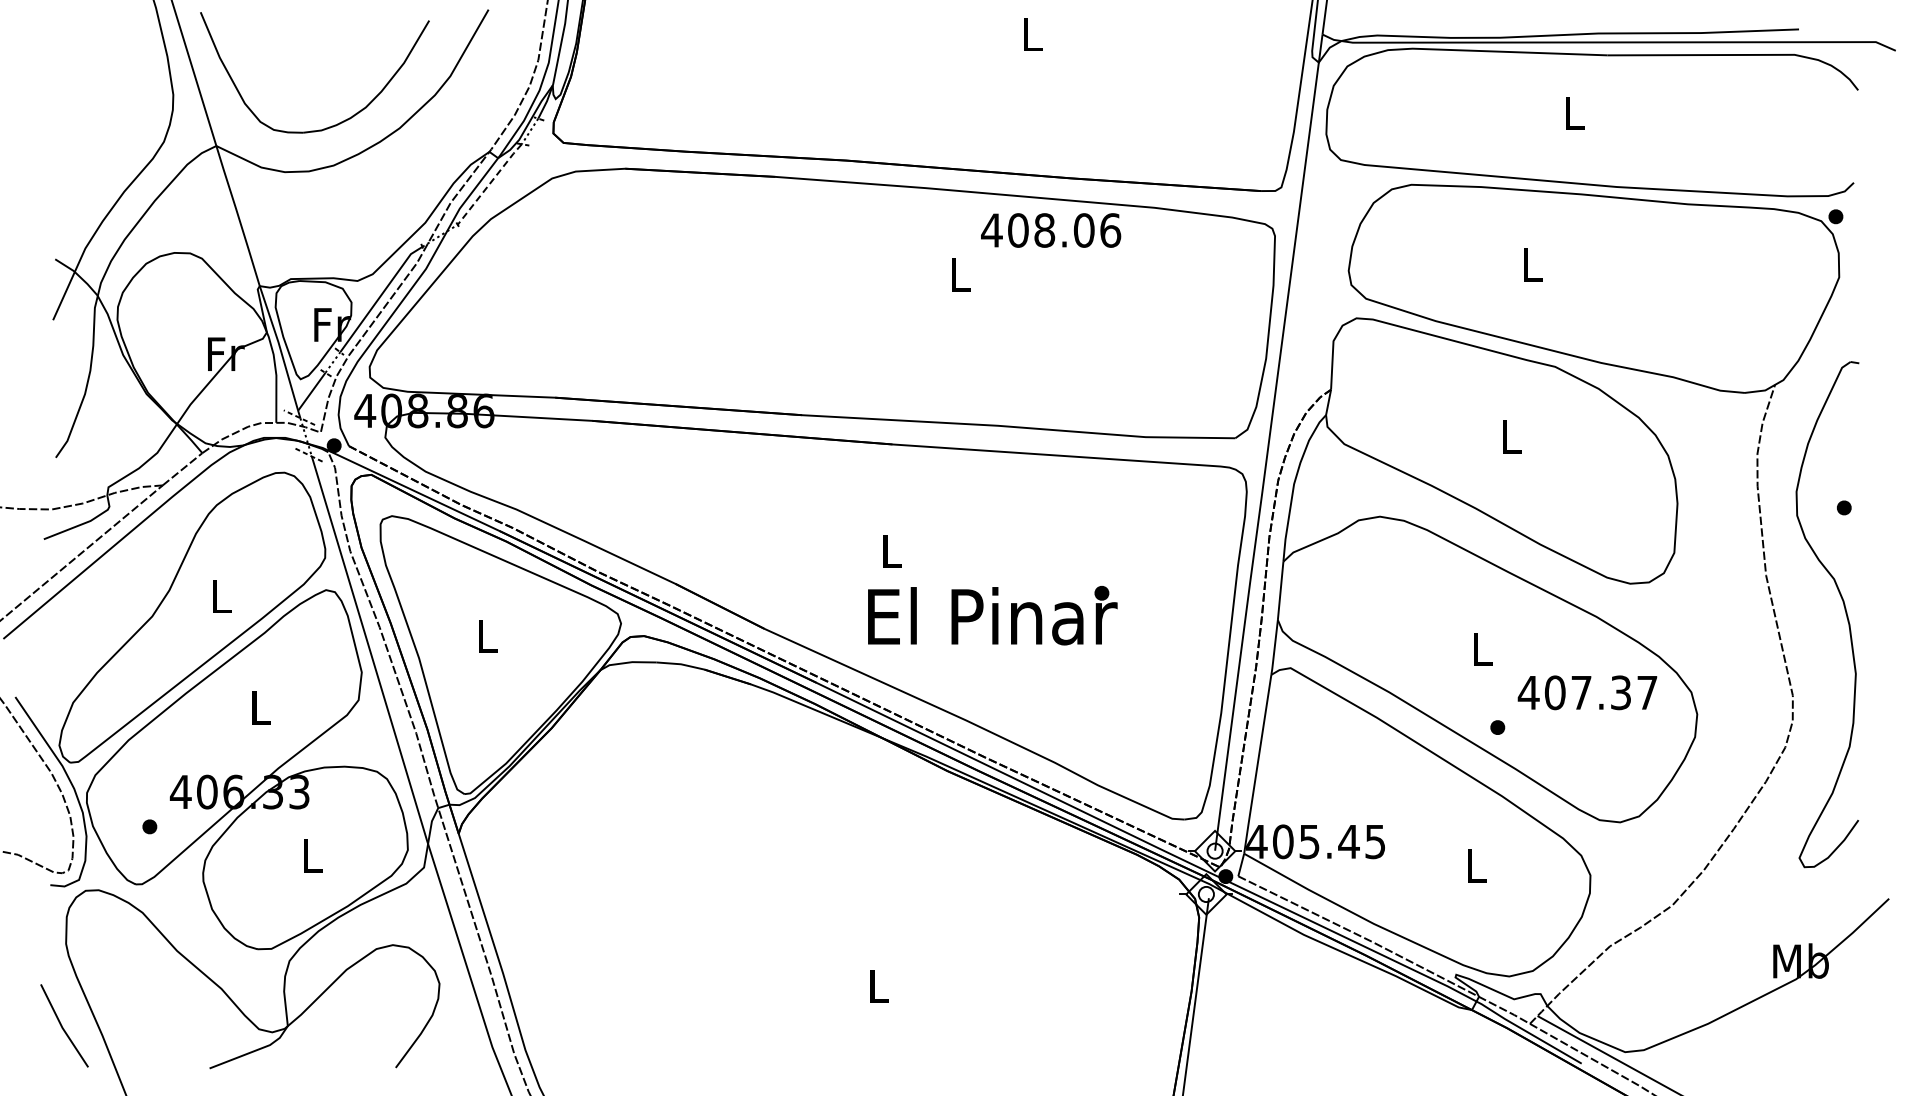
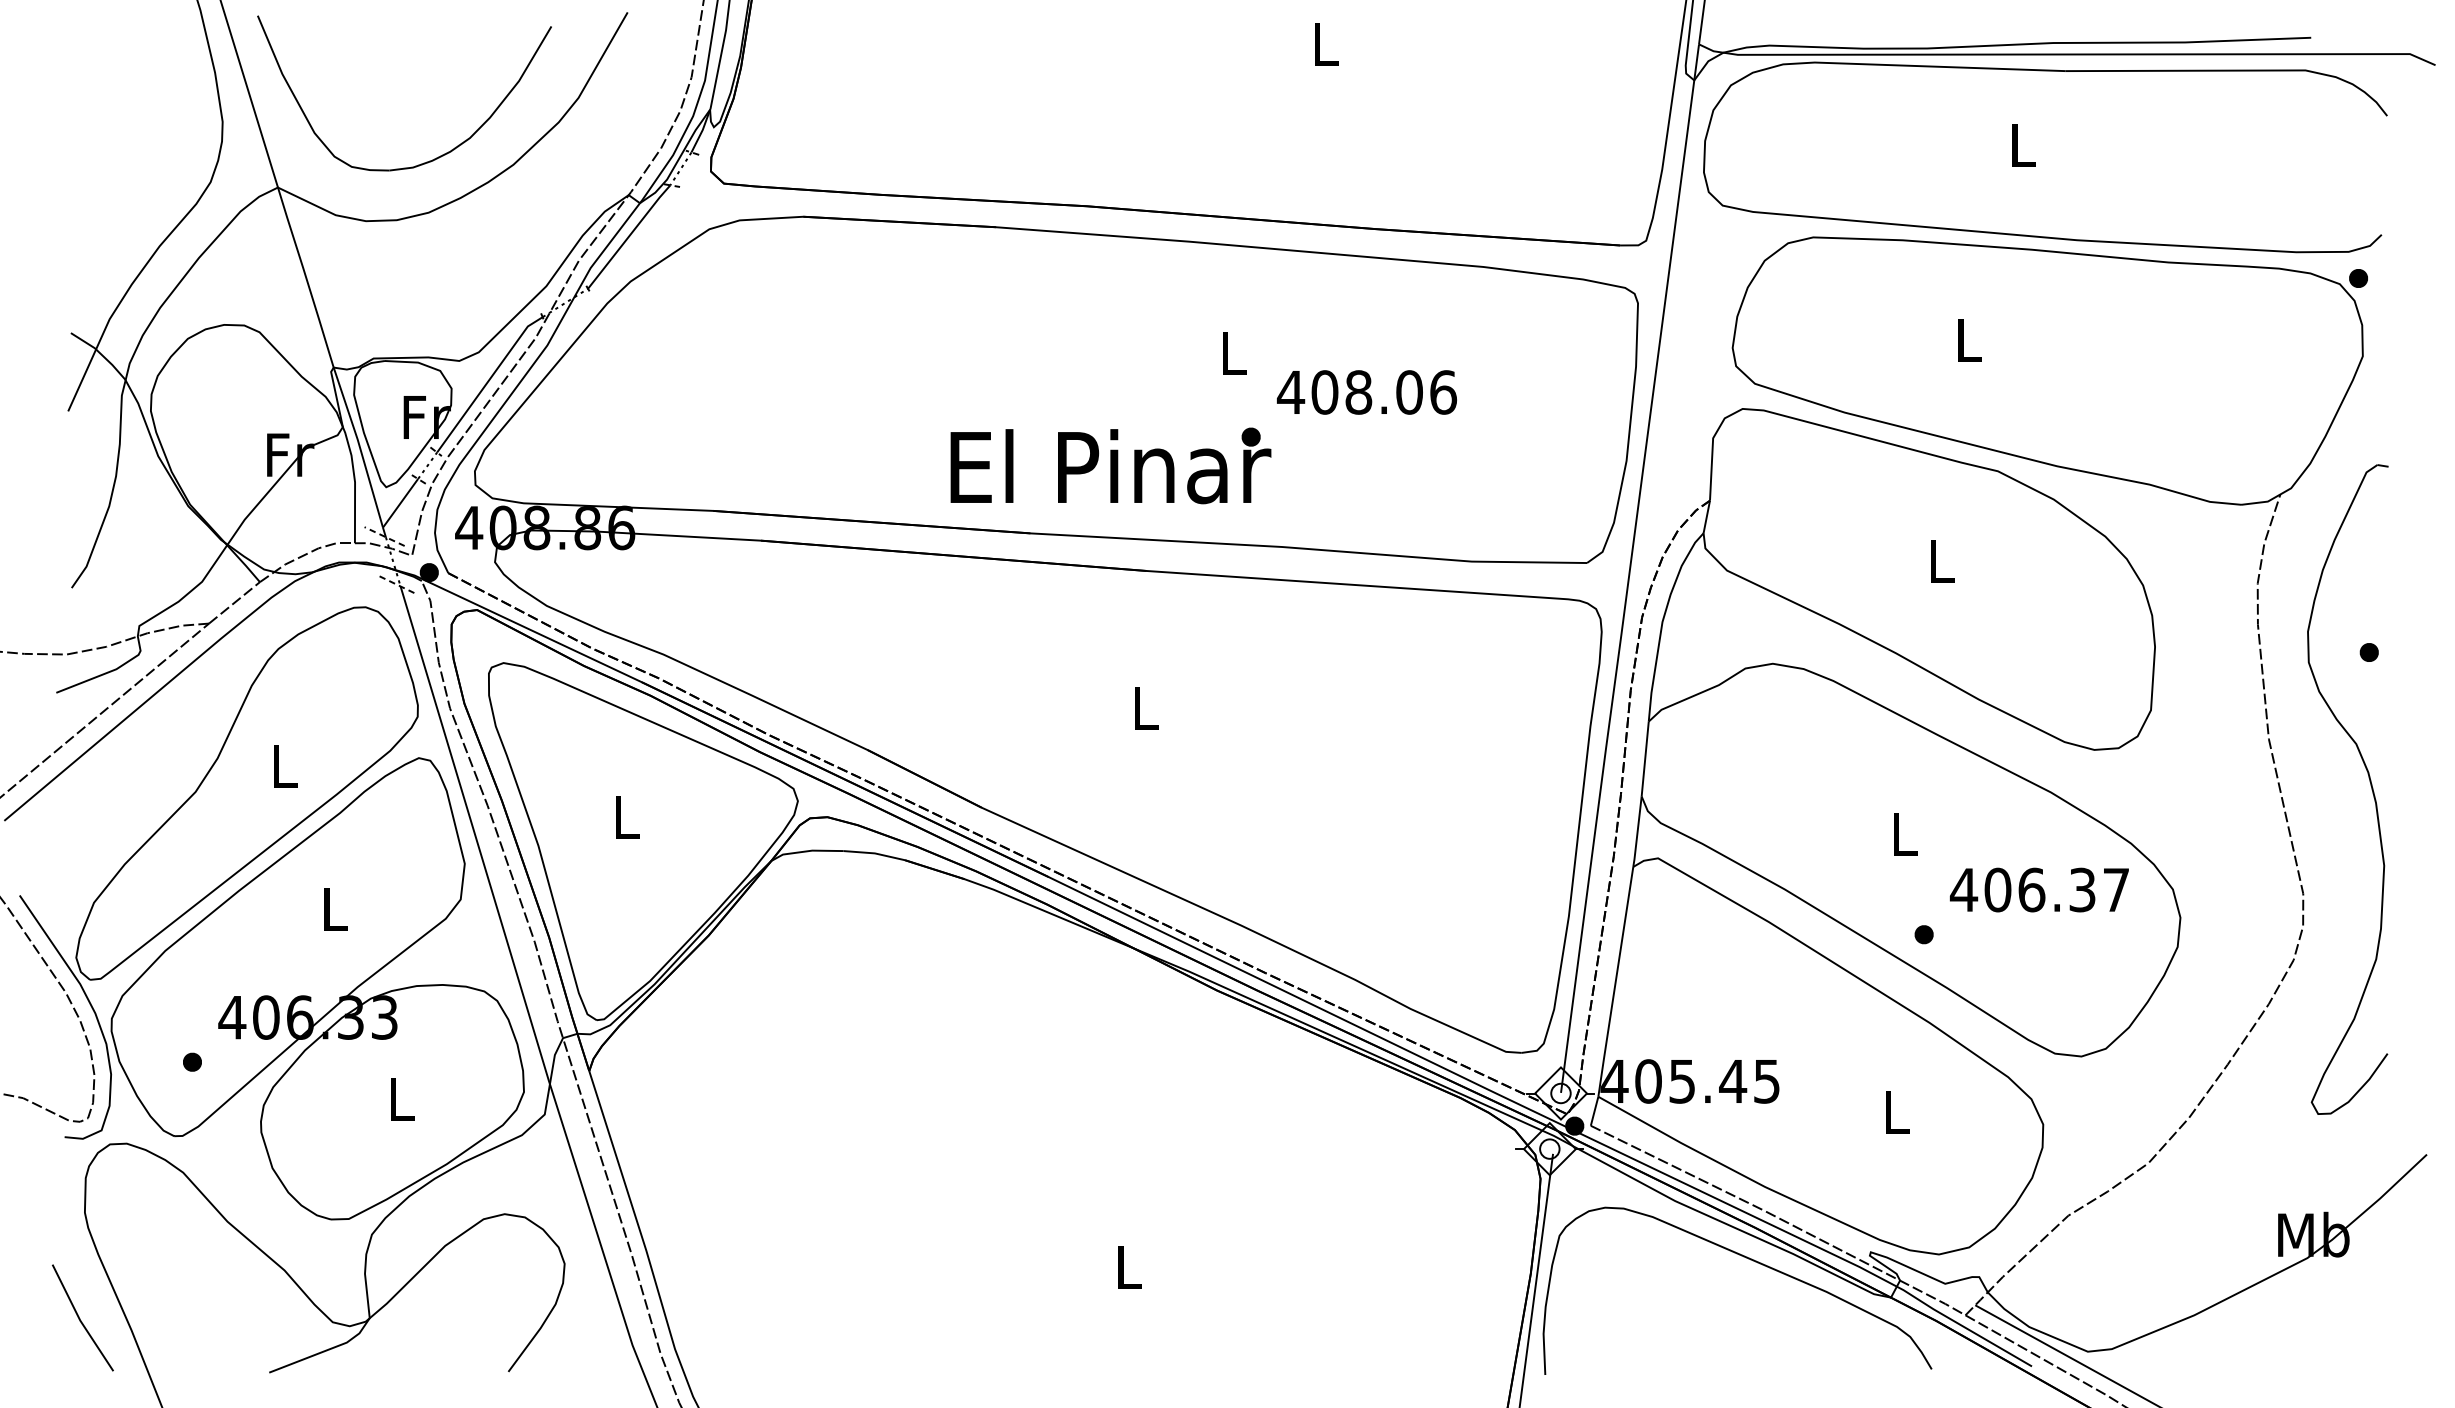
line: (489, 184) -> (628, 237), dashed -> solid
text: (1051, 230) -> (1367, 392), moved
text: (992, 615) -> (1110, 465), moved
text: (1581, 692) -> (2031, 889), 407.37 -> 406.37
curve: (1362, 981) -> (1750, 1260), added

